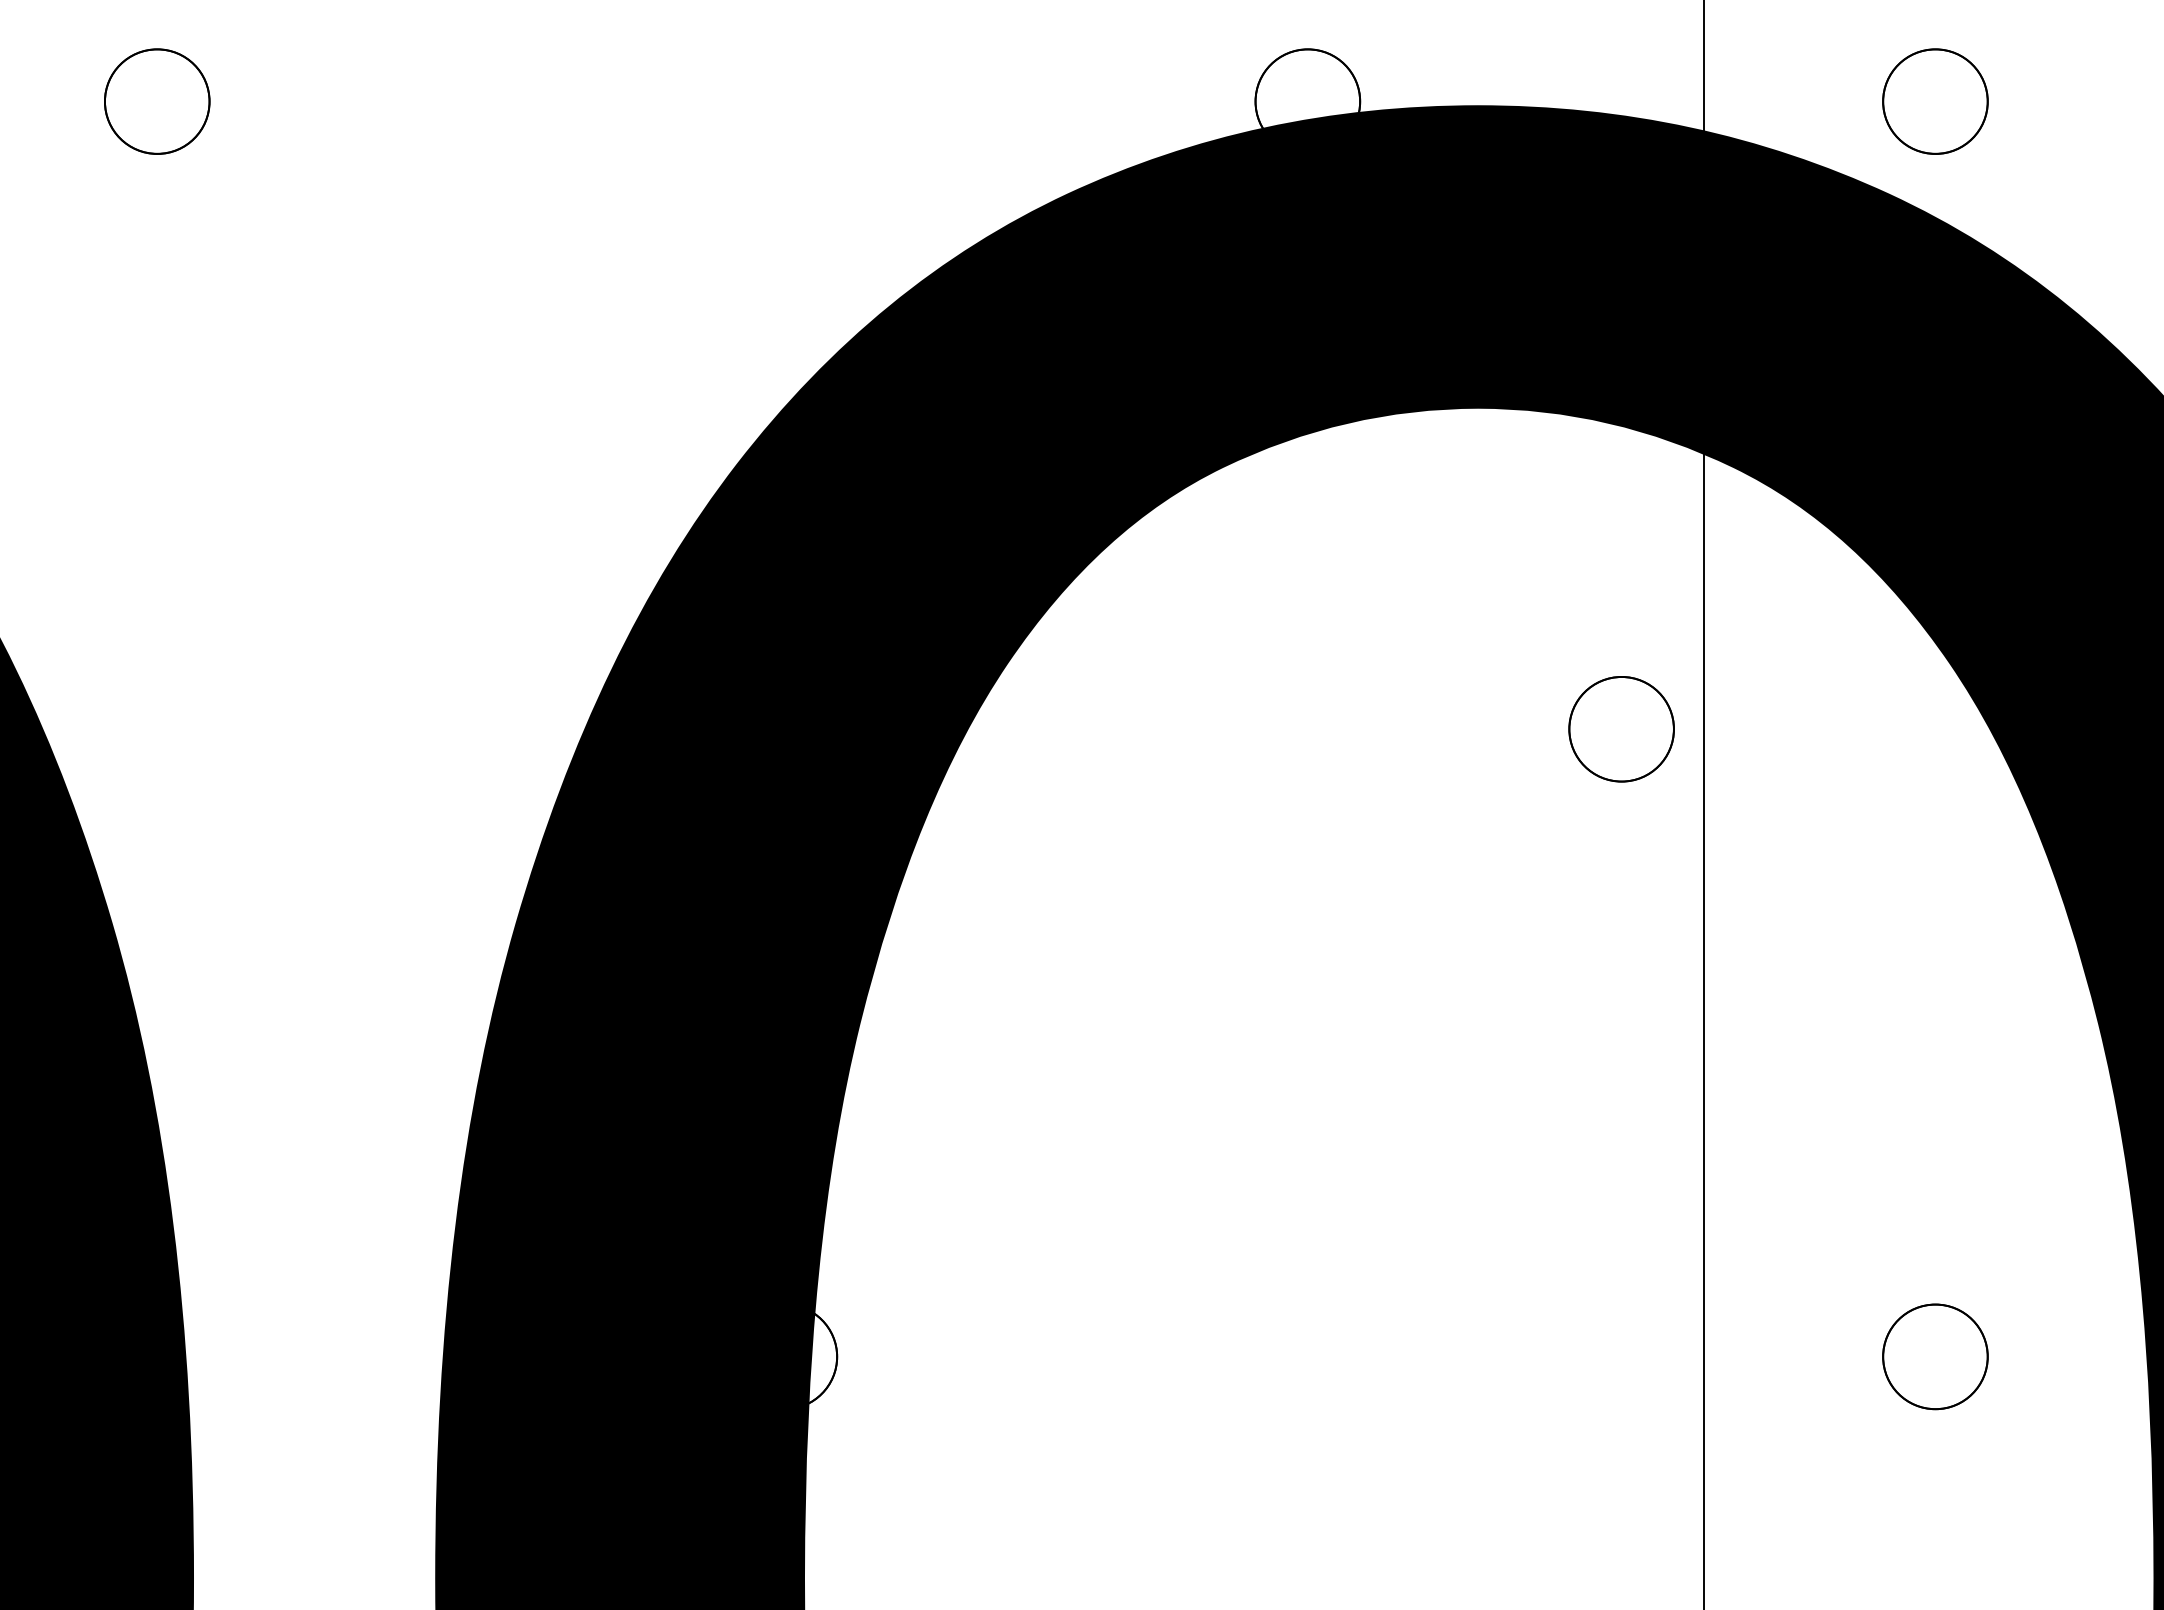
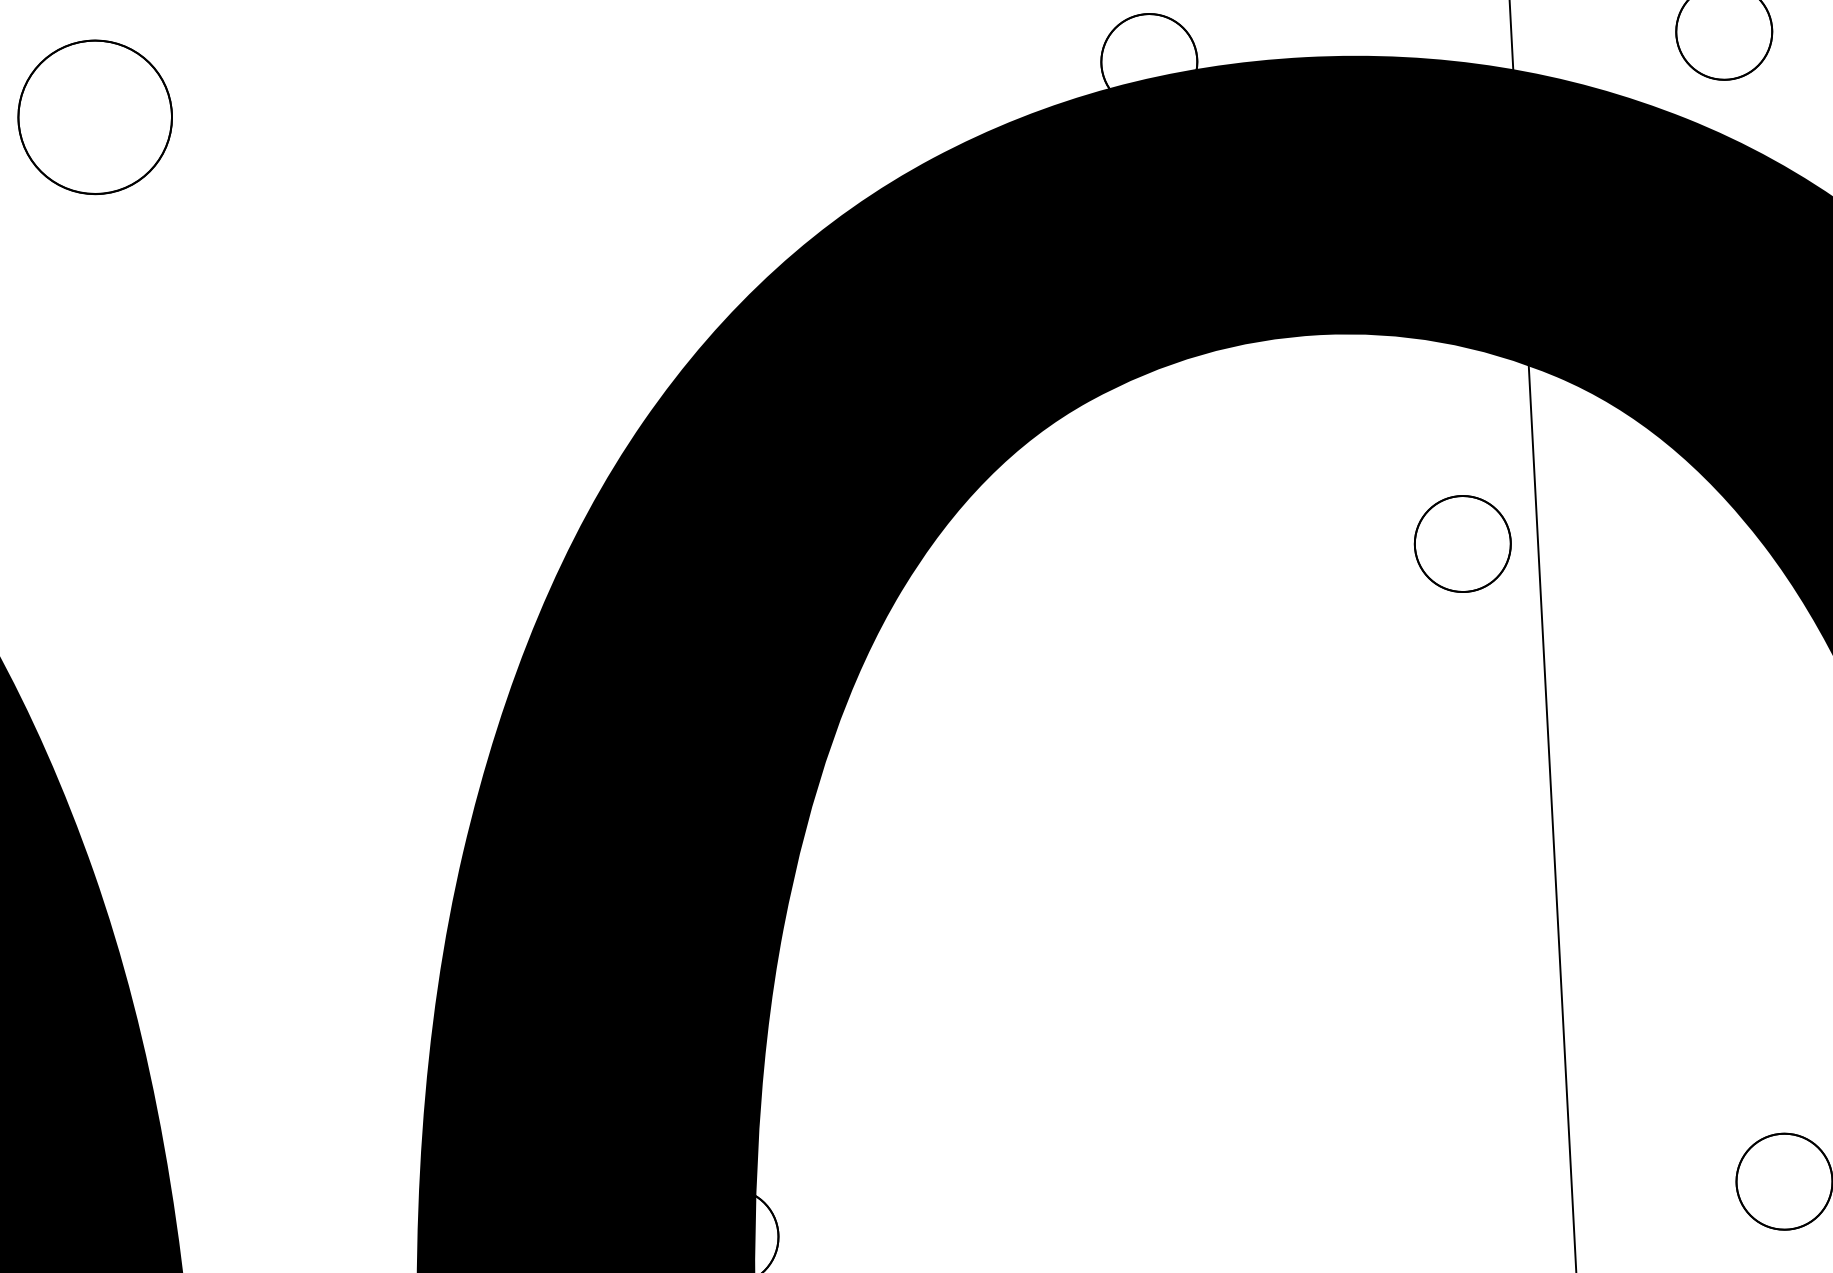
part: (157, 101) -> (95, 117), size x1.6
part: (1621, 729) -> (1462, 544), moved

